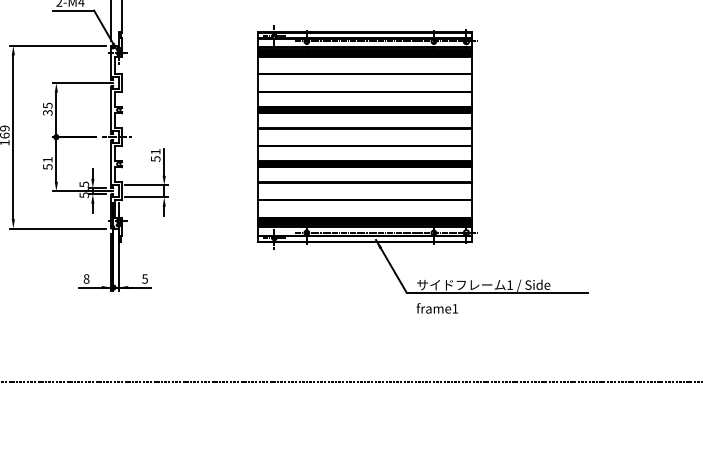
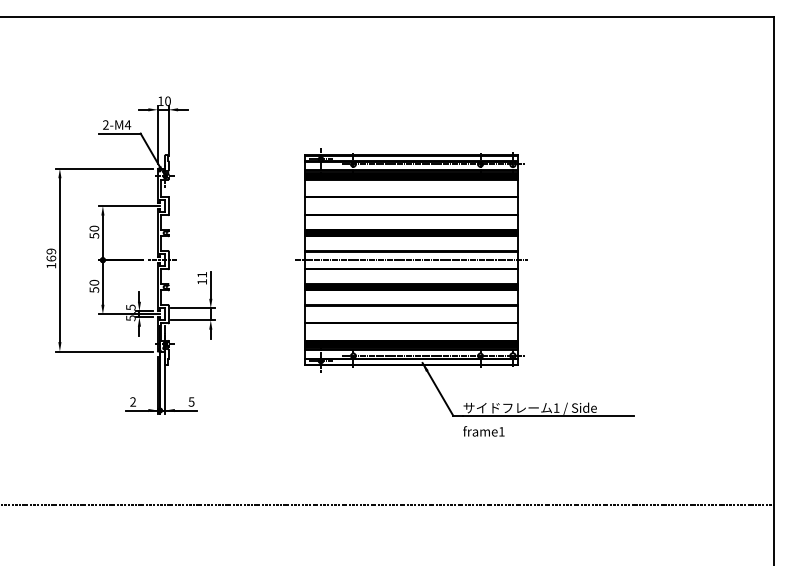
text: (47, 108) -> (94, 231), 35 -> 50
line: (364, 137) -> (411, 260), added
text: (155, 158) -> (202, 281), 51 -> 11
text: (47, 159) -> (94, 282), 51 -> 50
text: (86, 278) -> (133, 401), 8 -> 2

